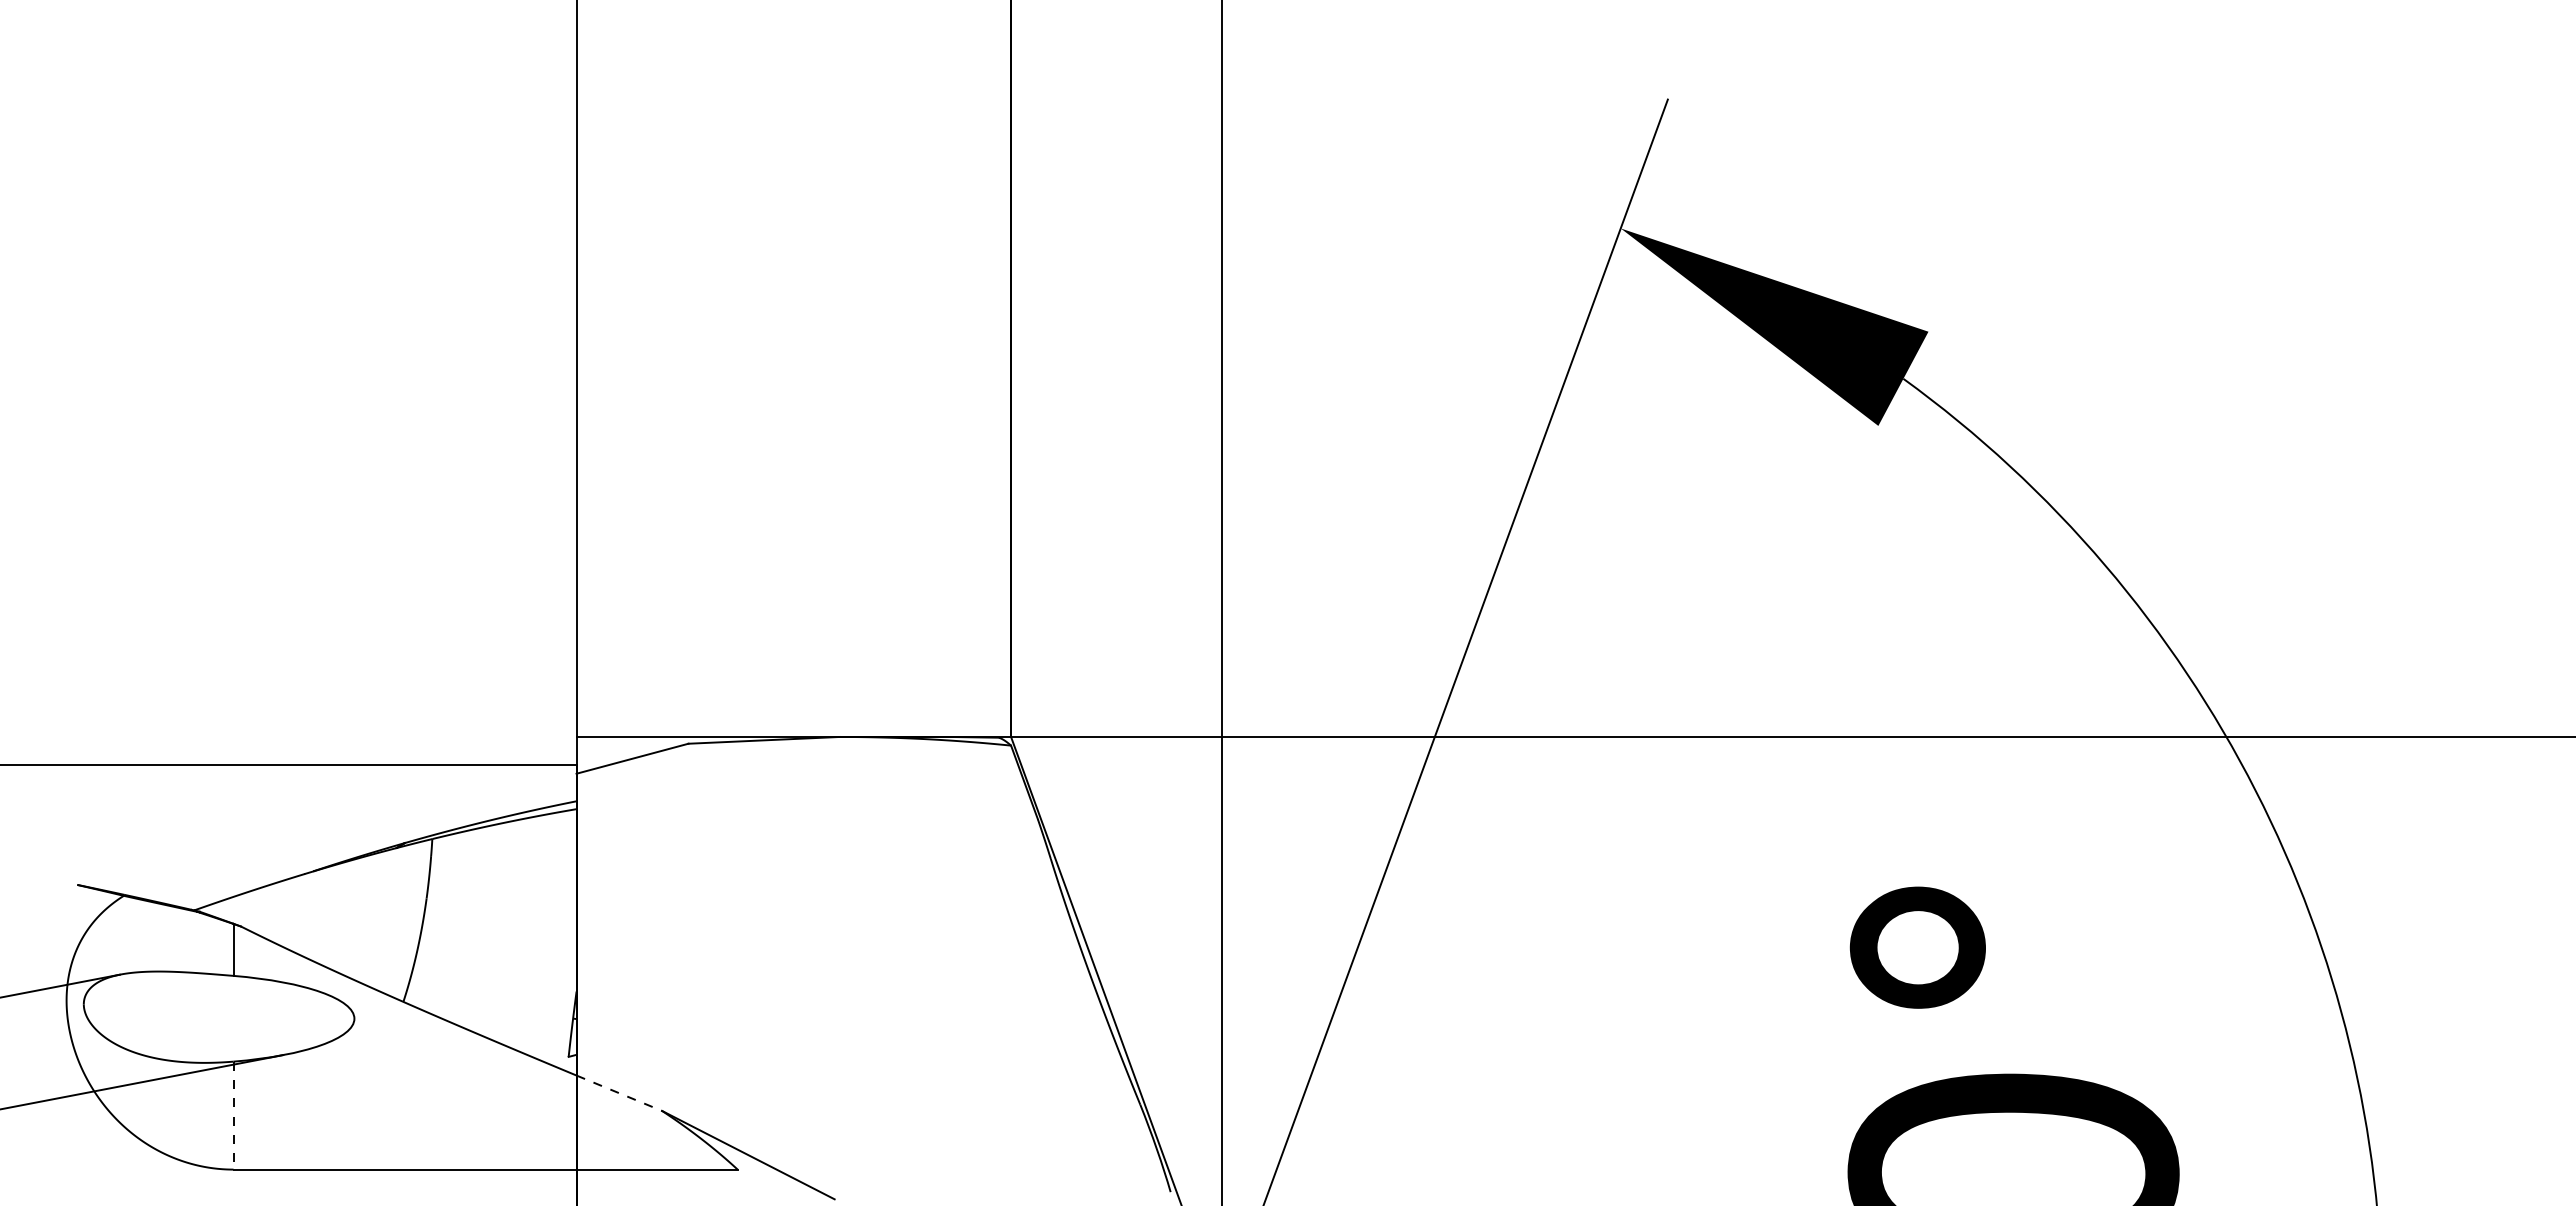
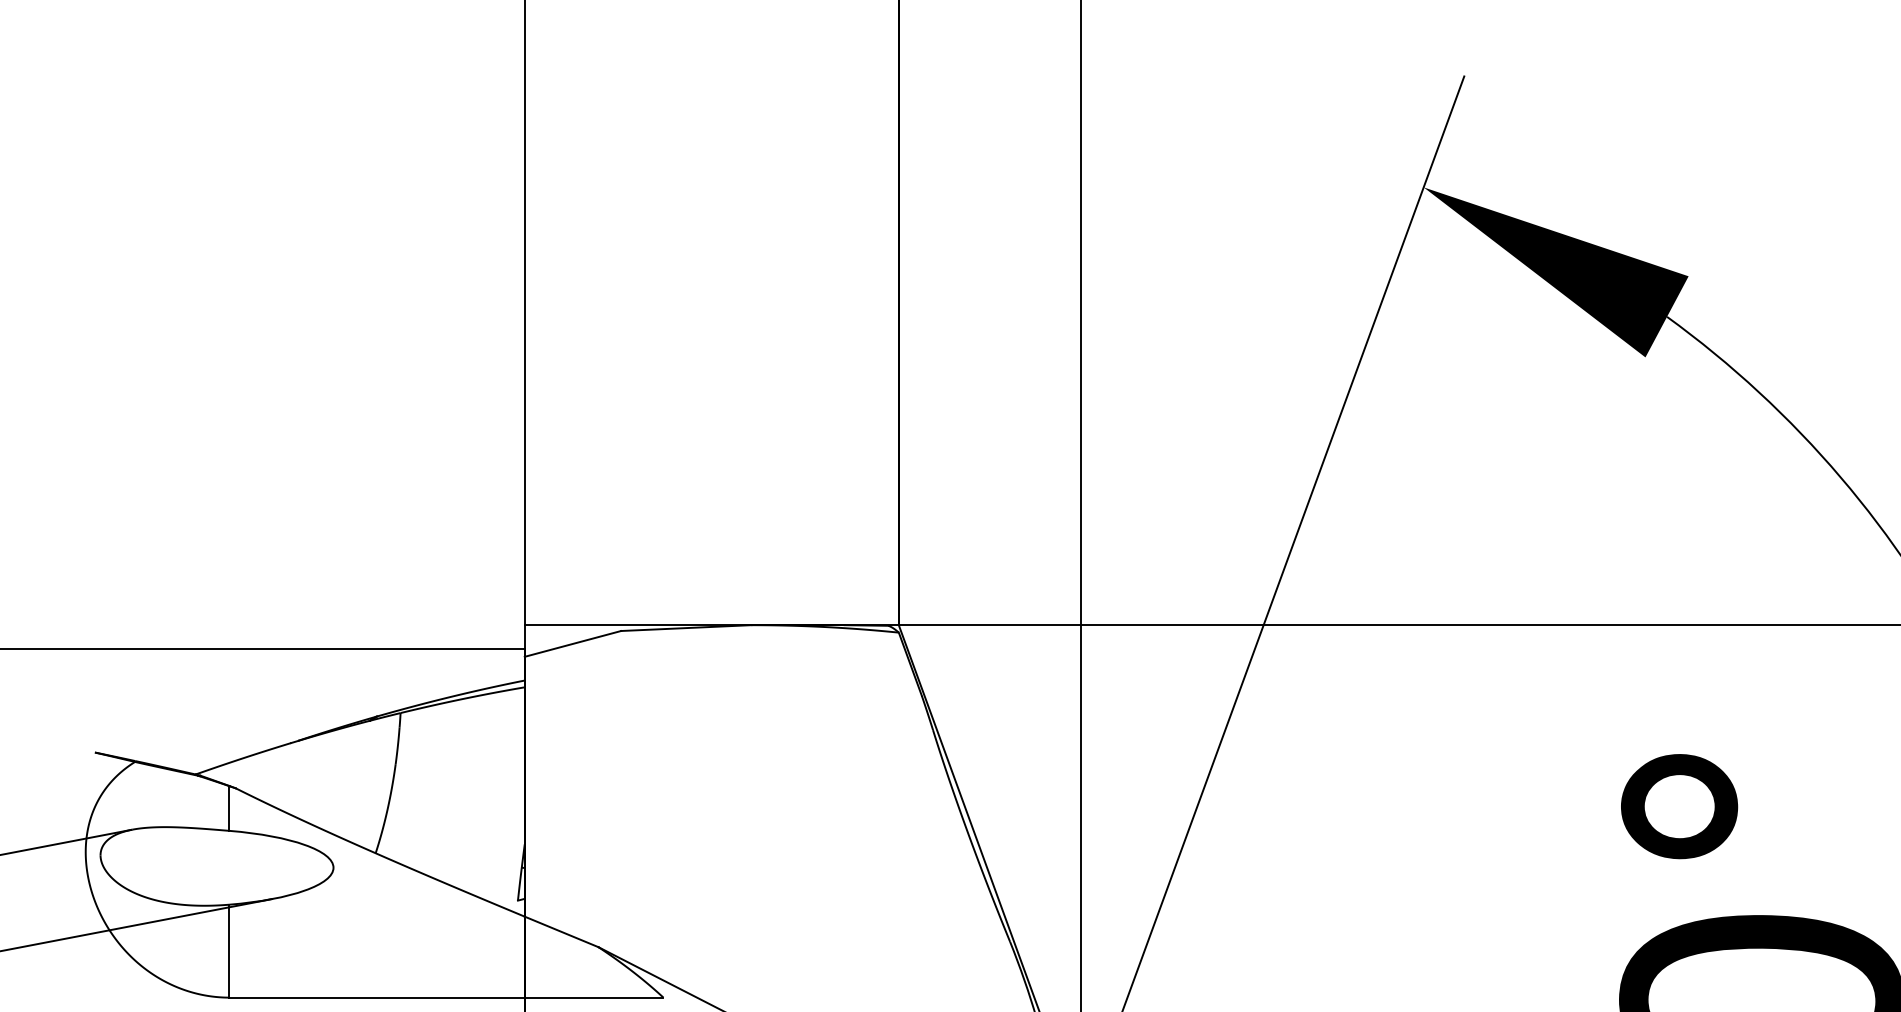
line: (619, 1093) -> (561, 932), dashed -> solid
line: (233, 1115) -> (229, 951), dashed -> solid

